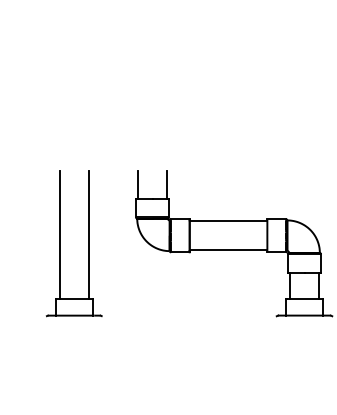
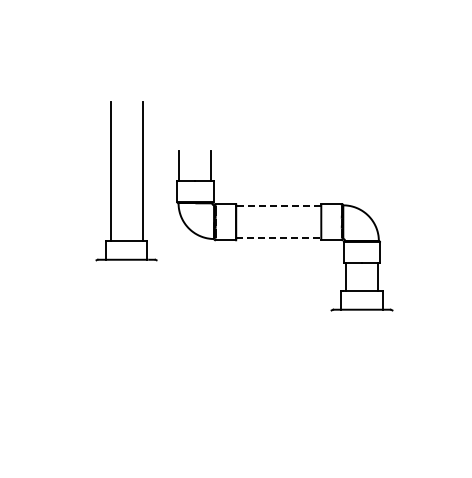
line: (228, 221) -> (278, 206), solid -> dashed
part: (60, 244) -> (111, 181), moved
line: (228, 250) -> (278, 238), solid -> dashed

